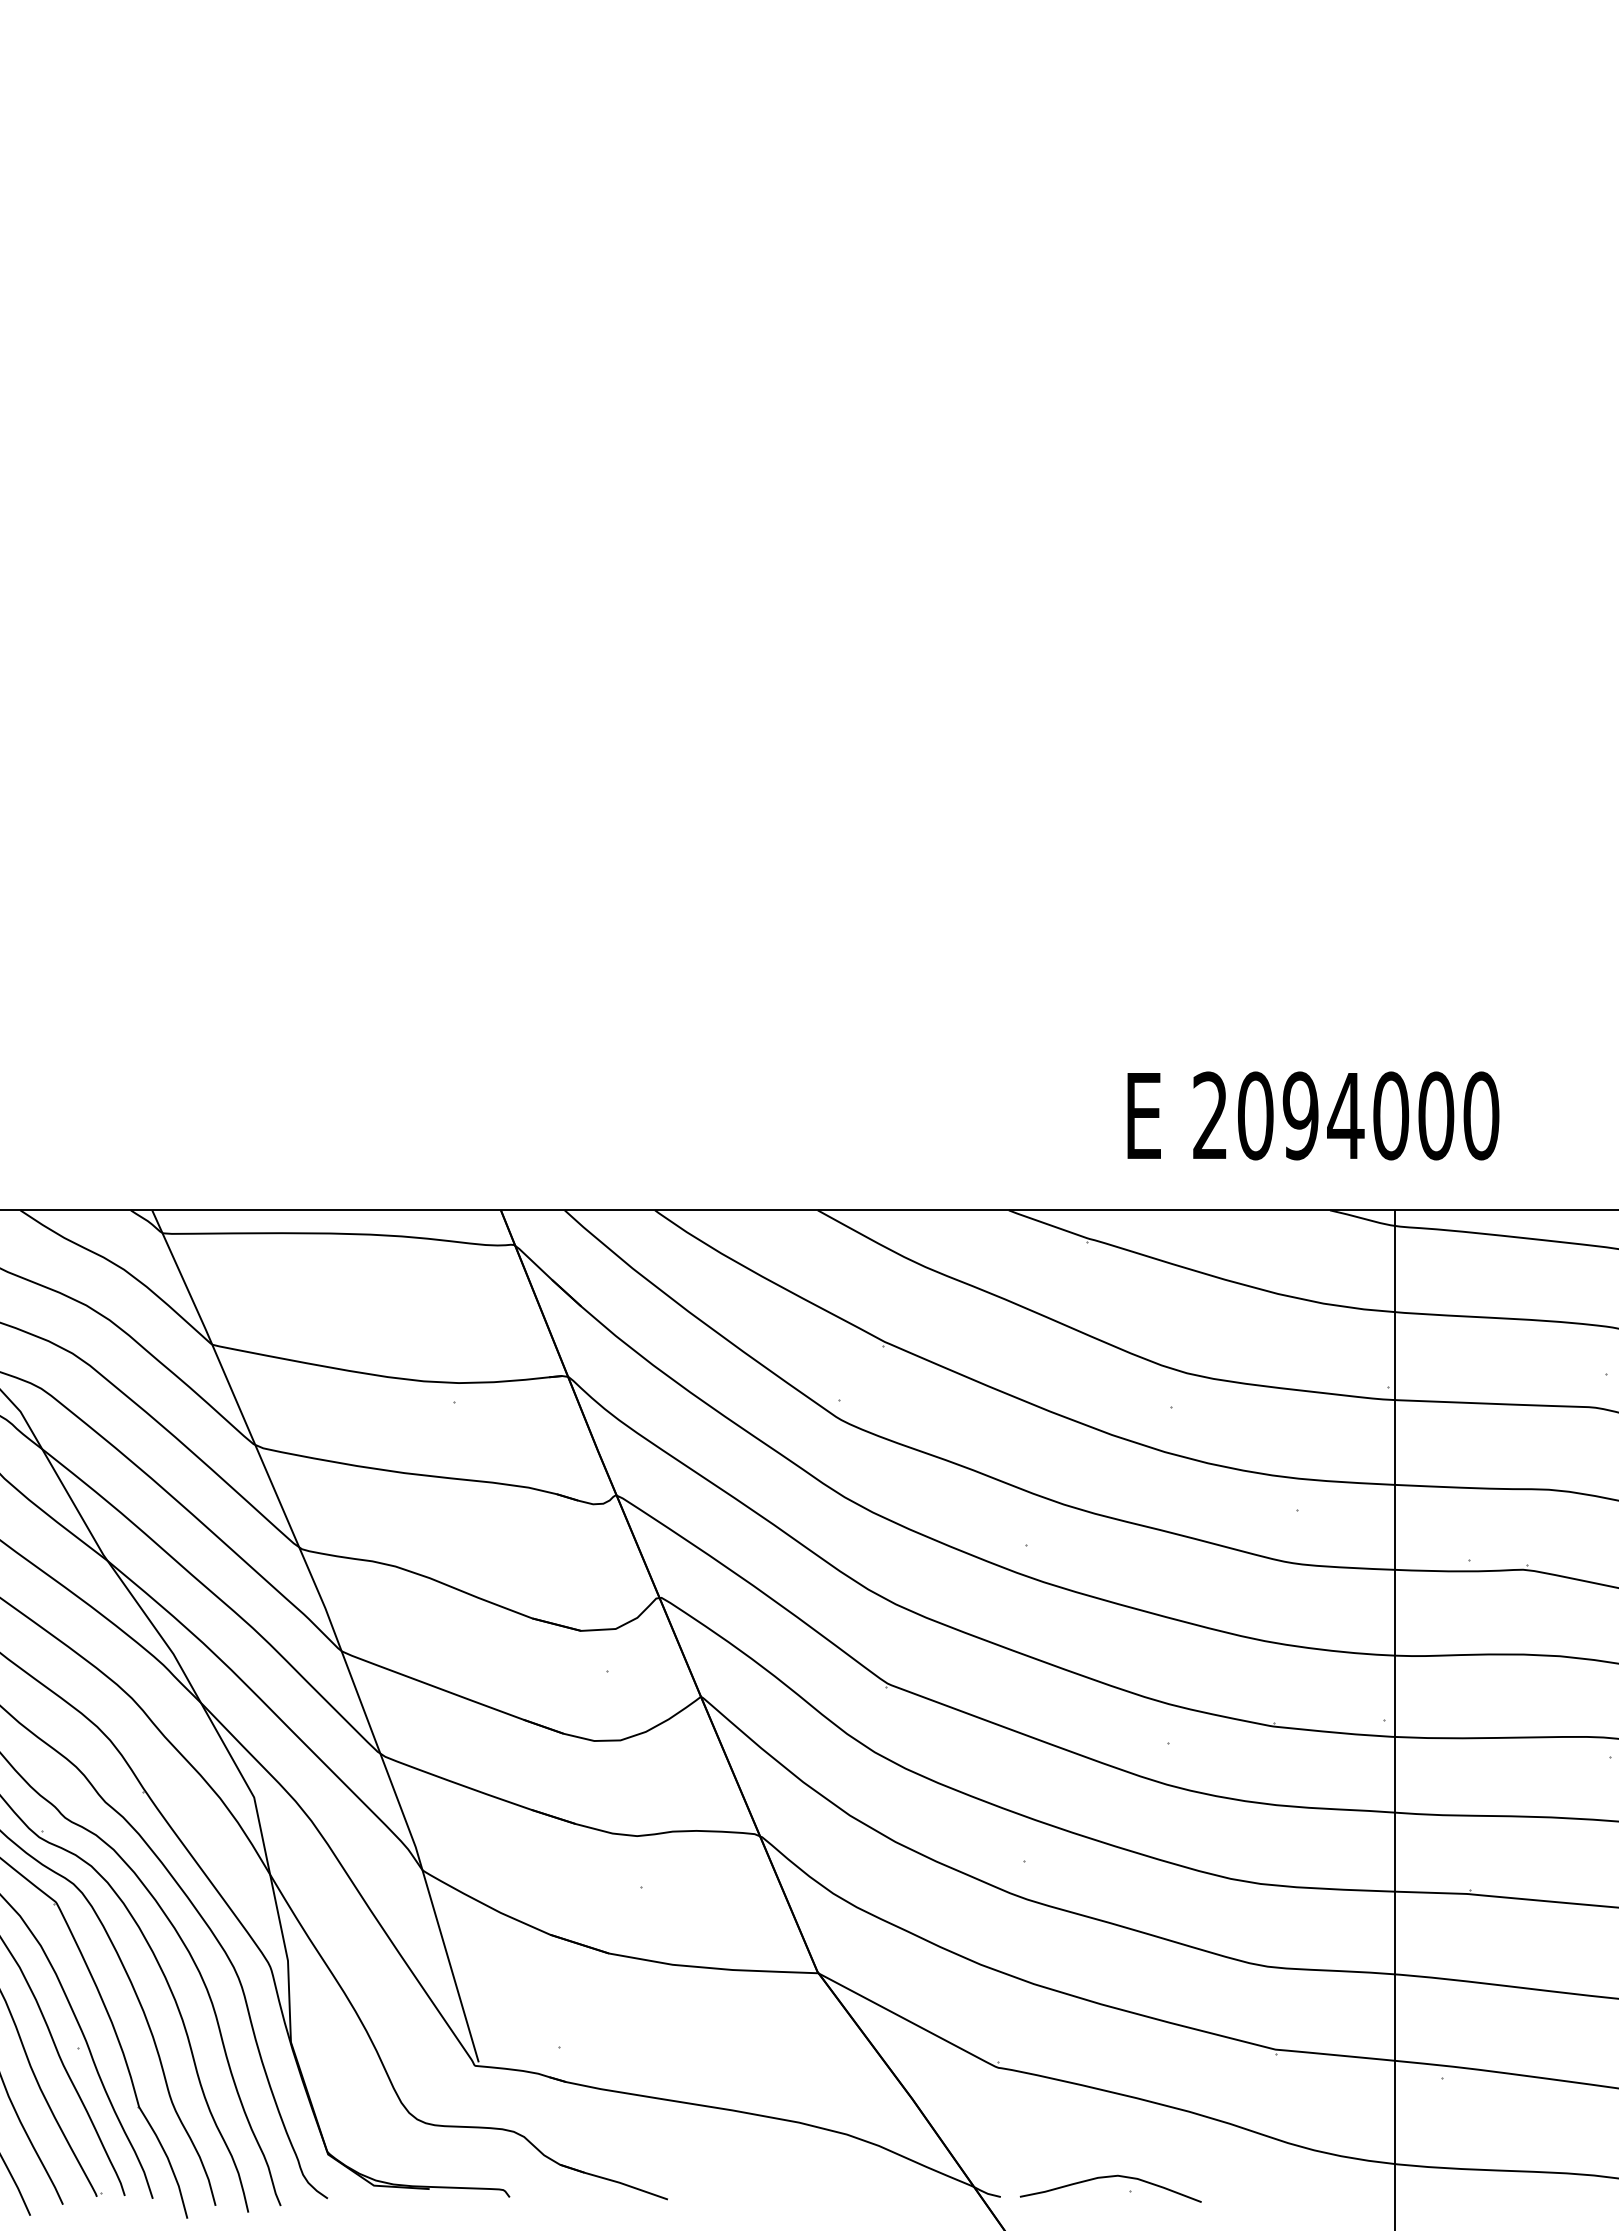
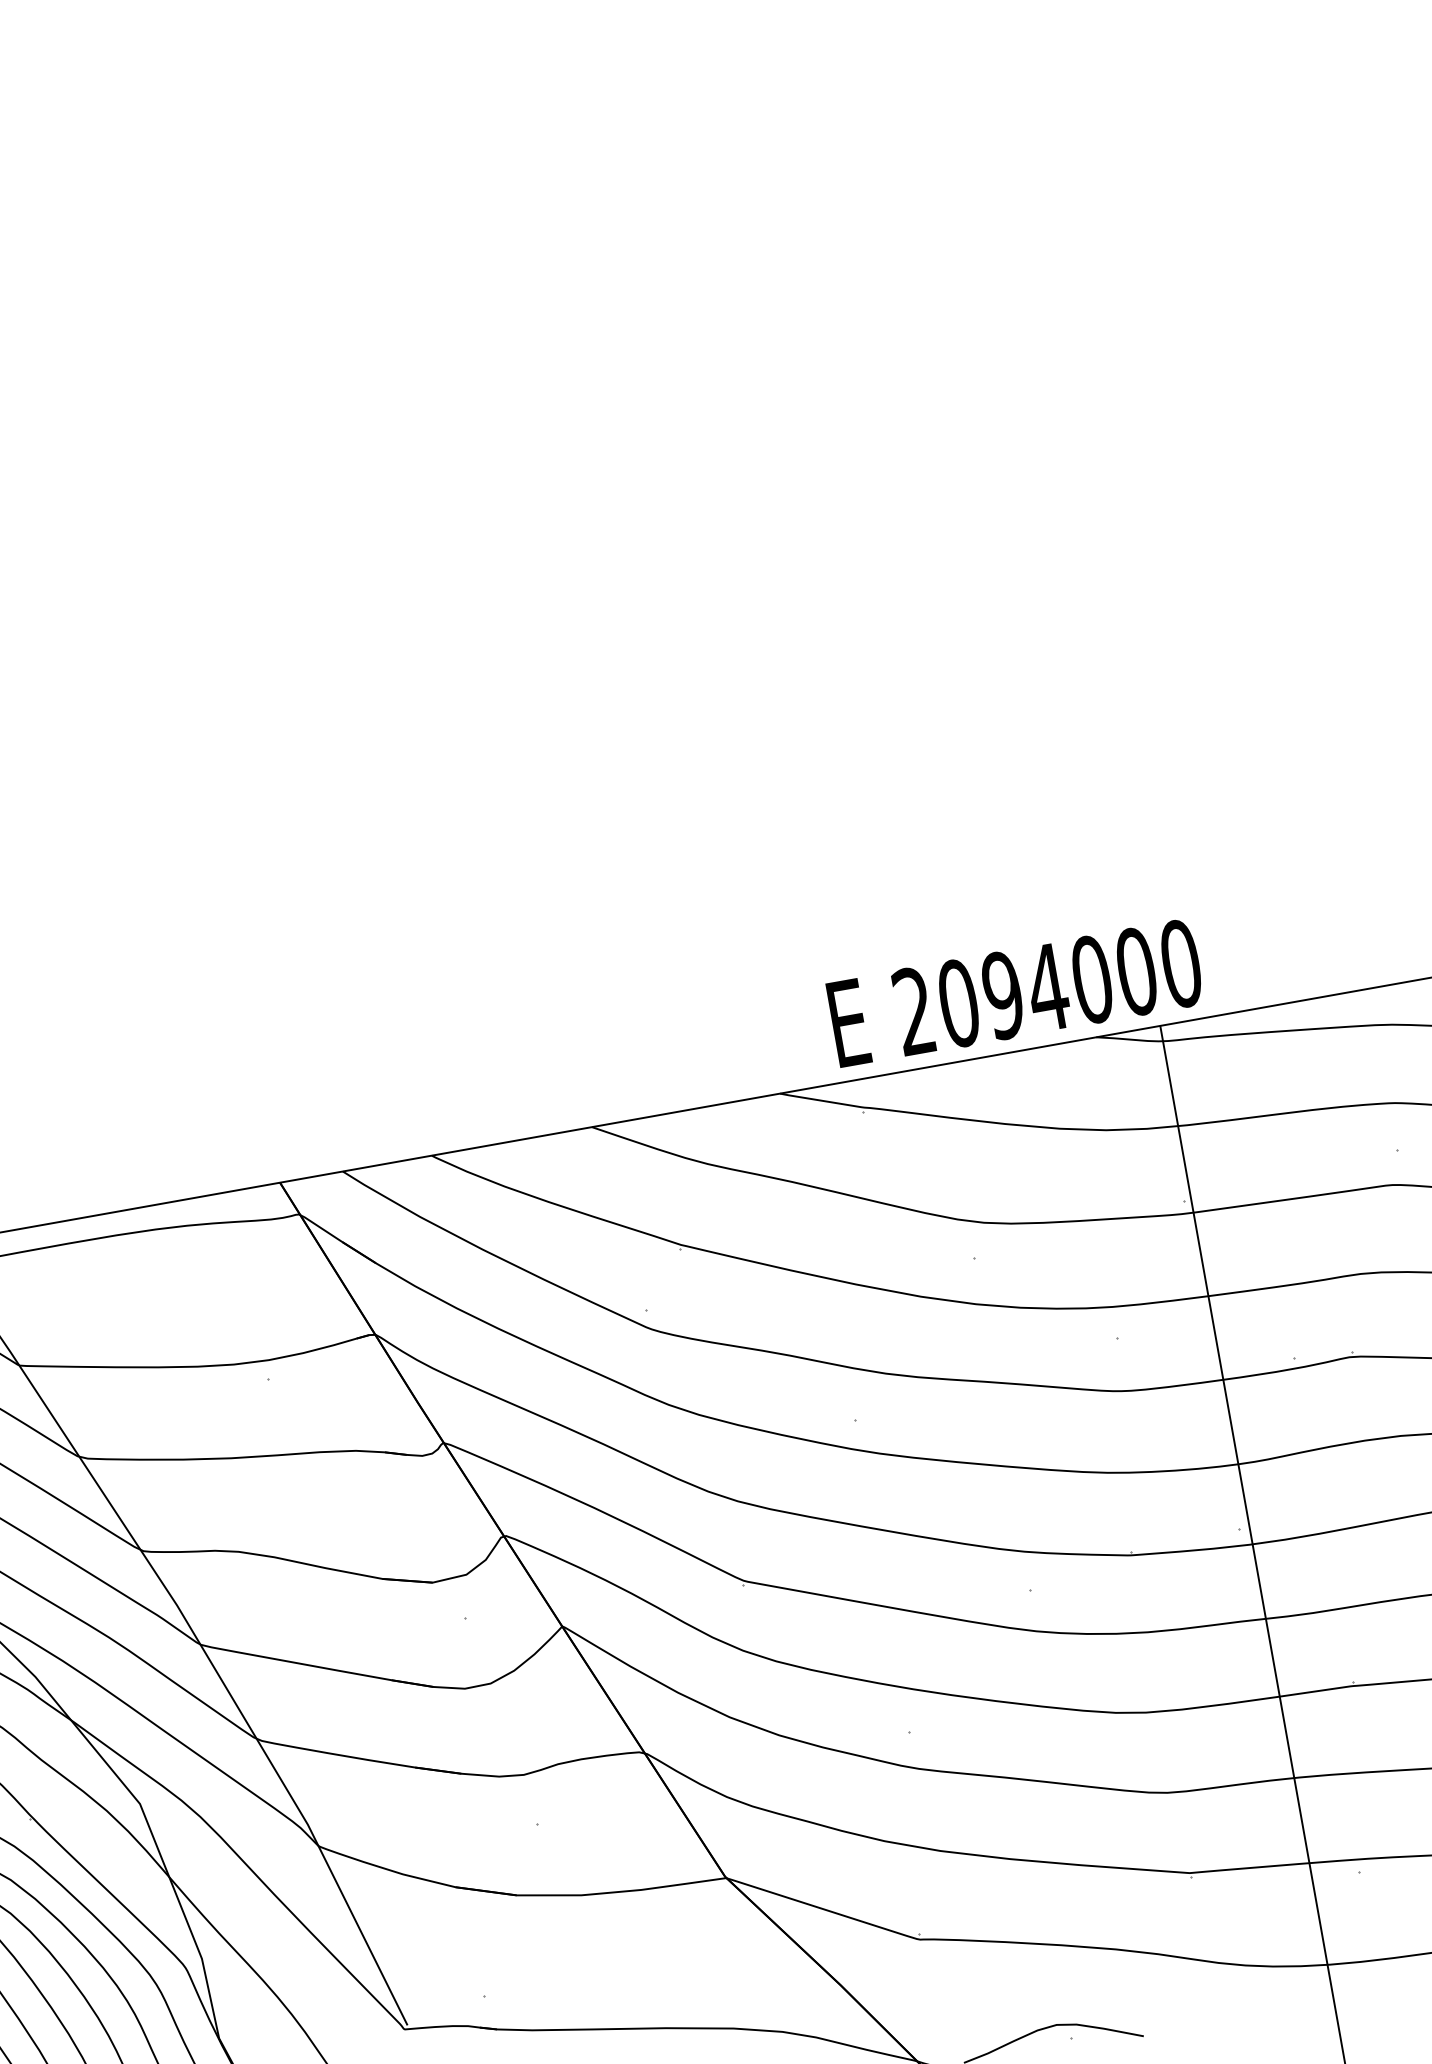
text: (1313, 1115) -> (1015, 992), moved

